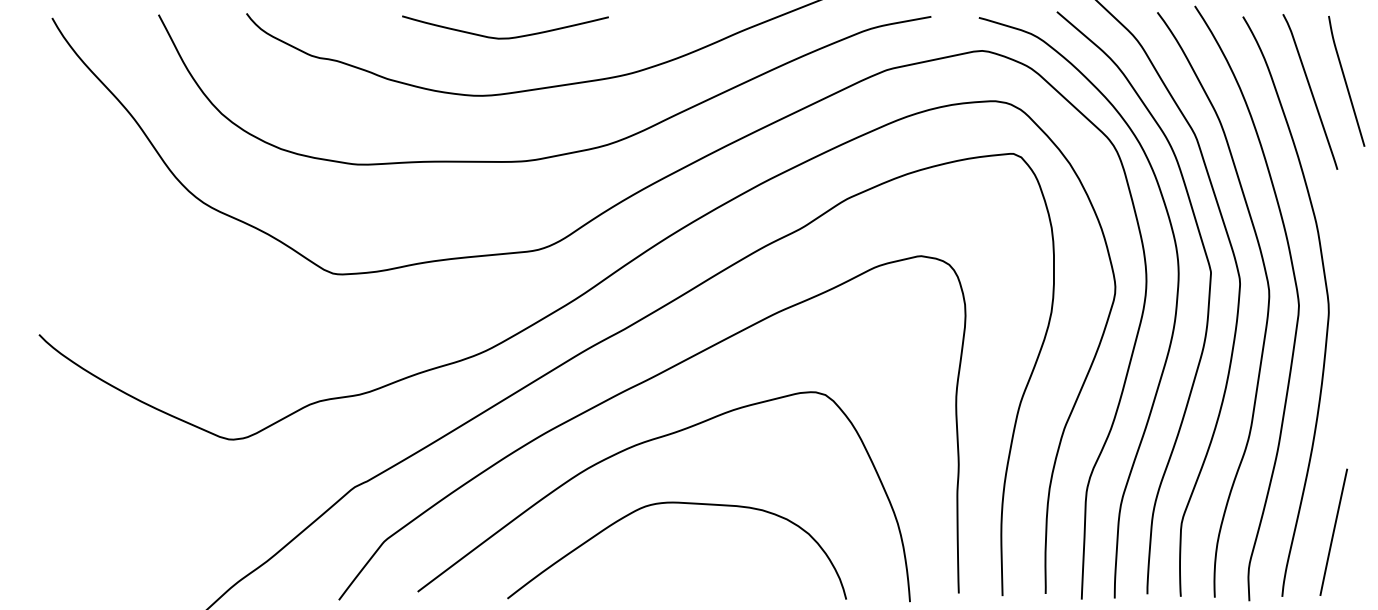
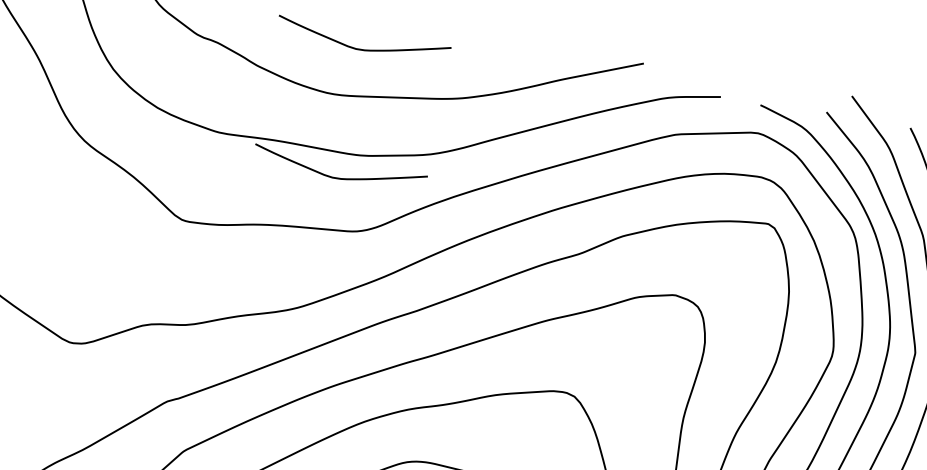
curve: (505, 191) -> (338, 177), added

